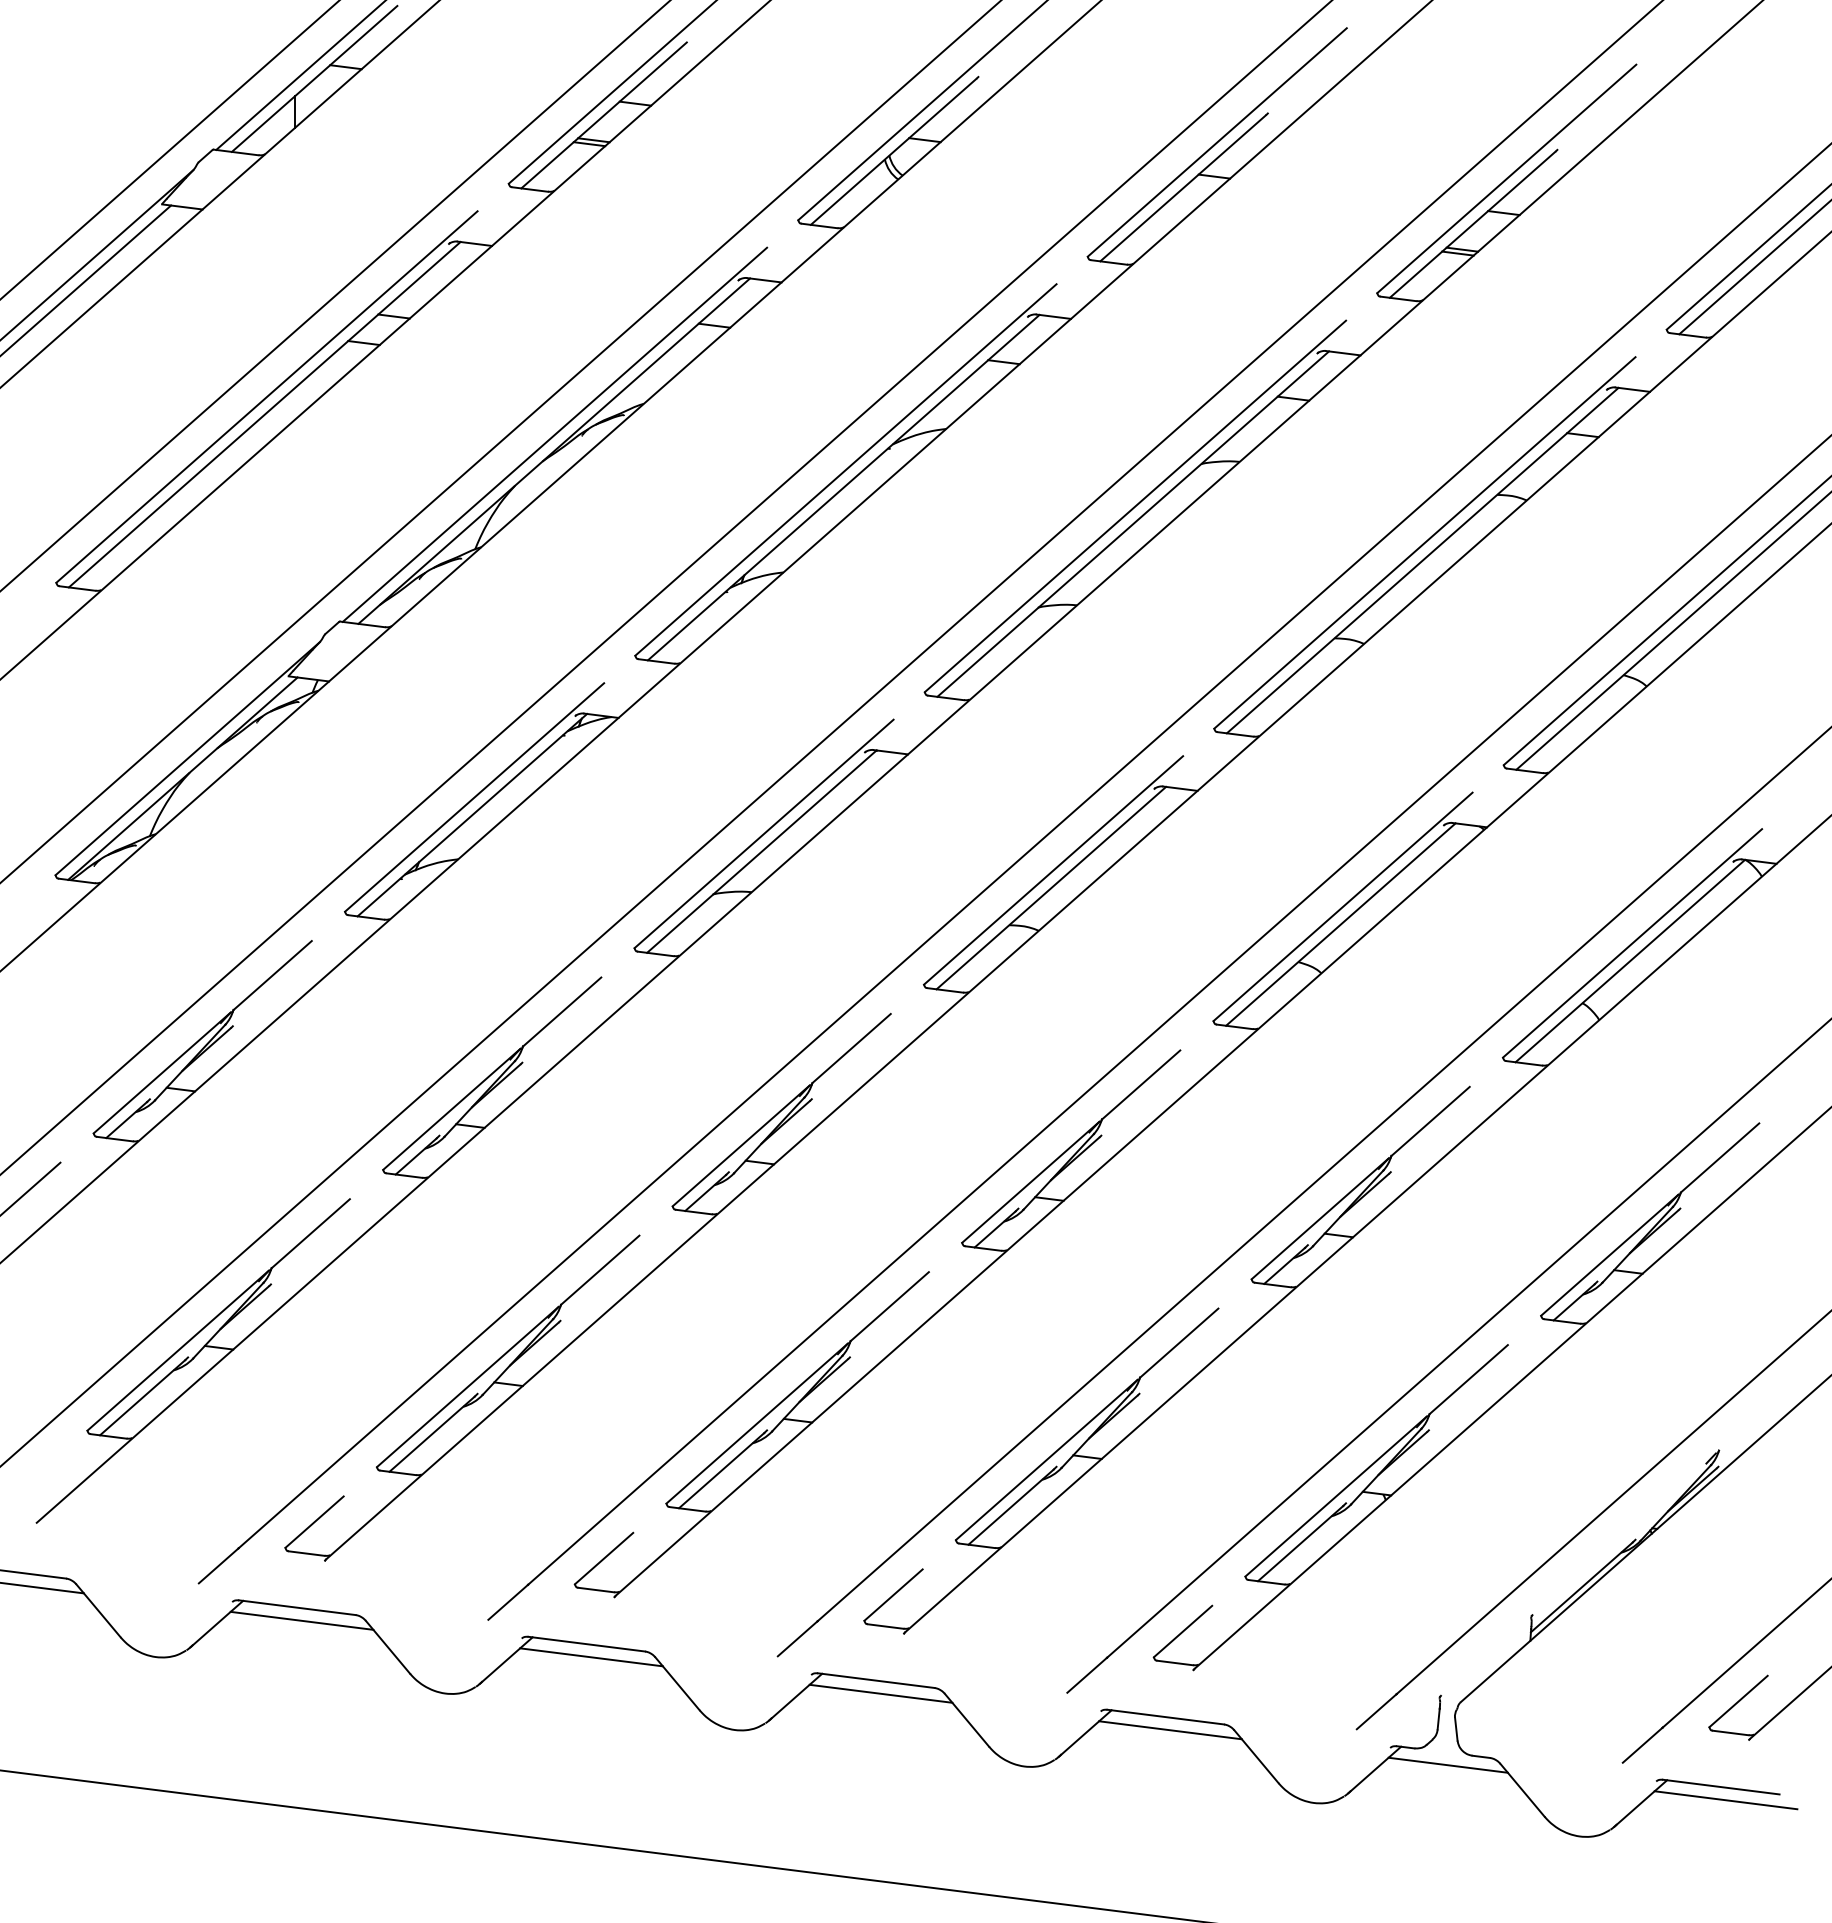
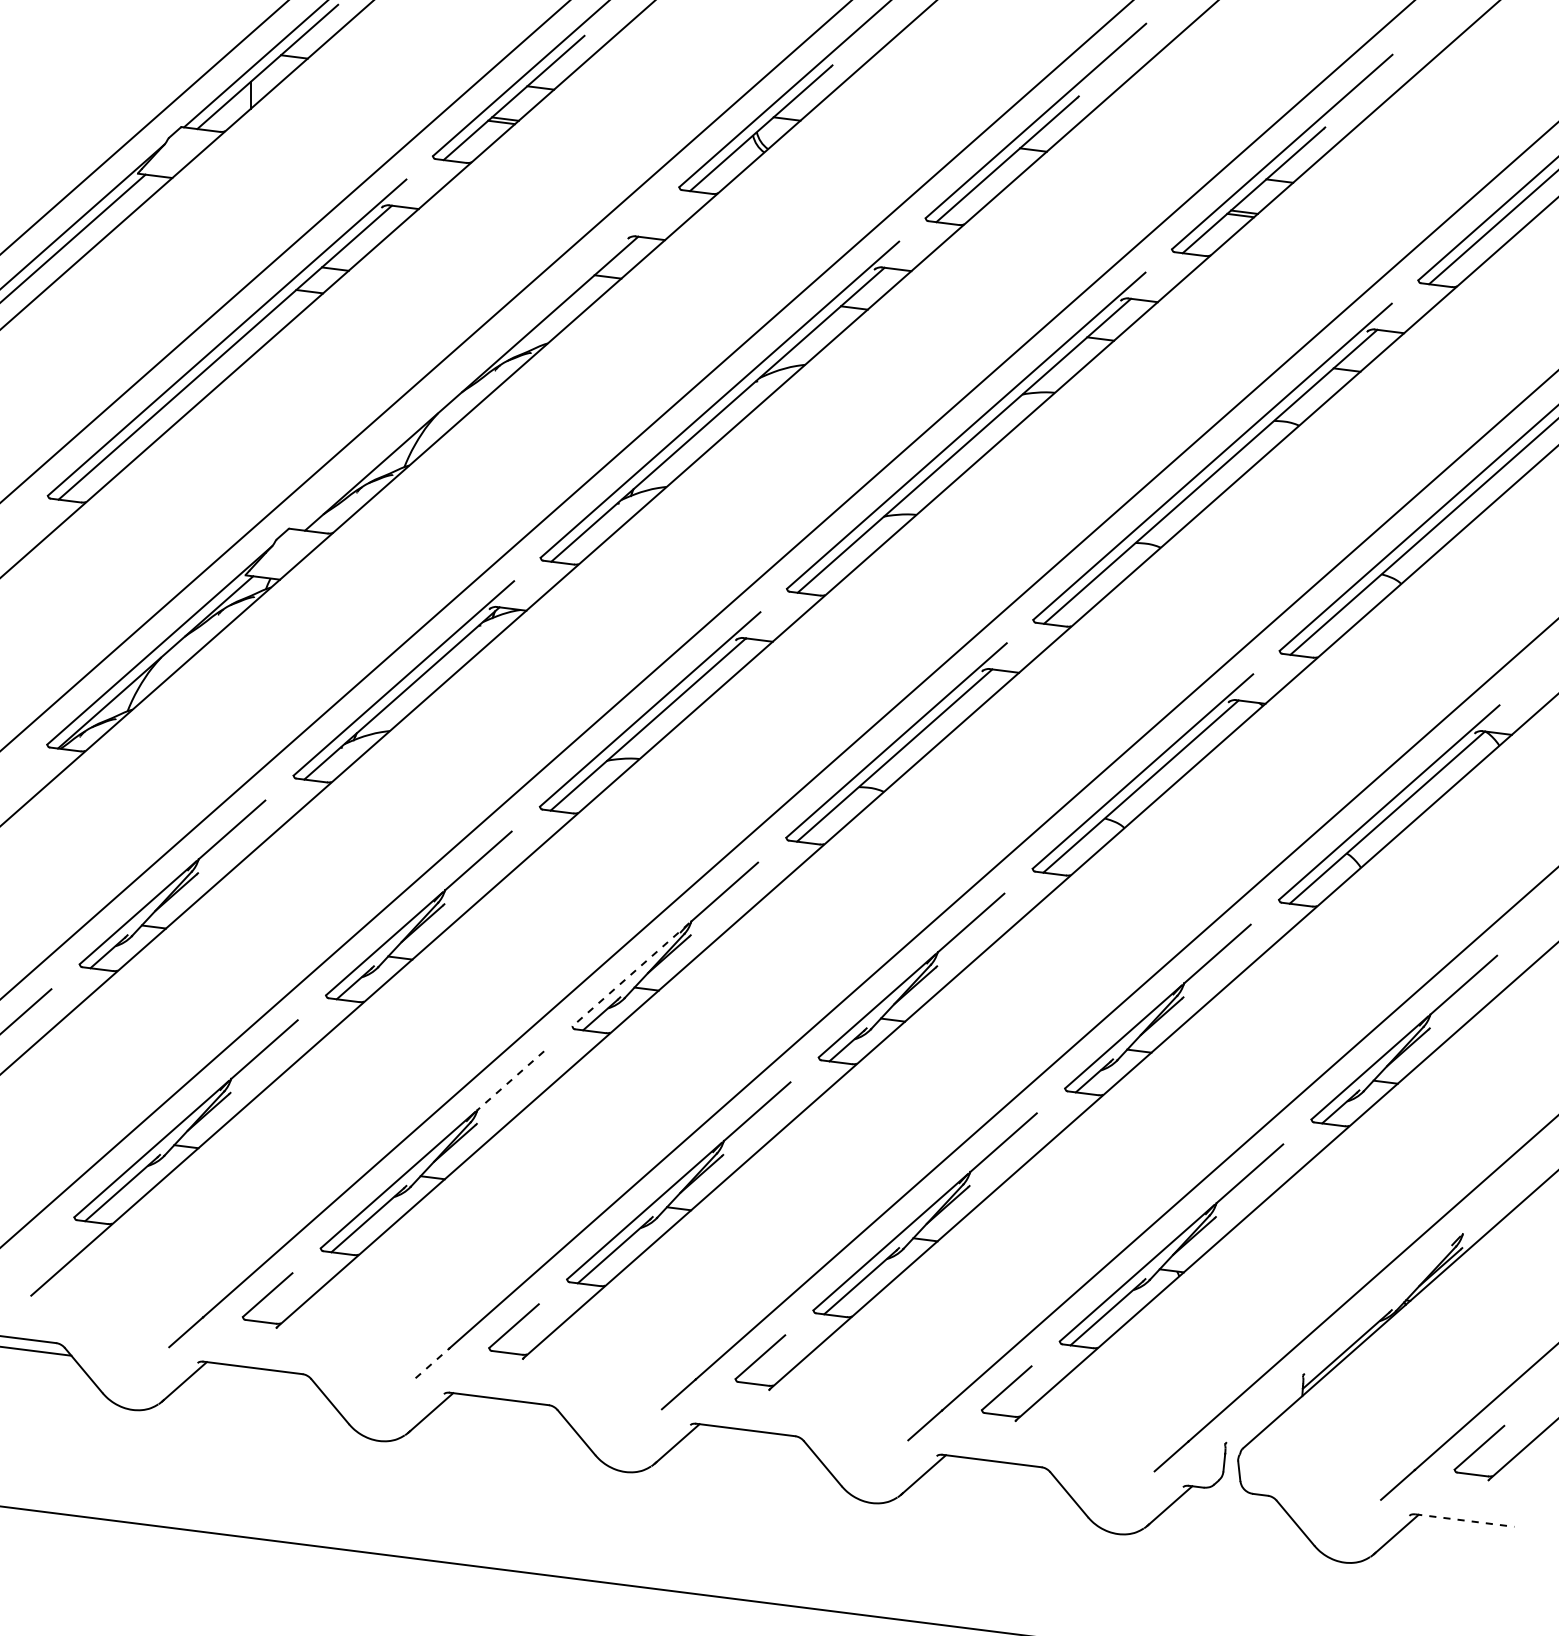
line: (554, 434) -> (471, 369), removed
line: (741, 1145) -> (631, 974), solid -> dashed
line: (599, 1270) -> (510, 1080), solid -> dashed
line: (508, 1601) -> (432, 1362), solid -> dashed
line: (301, 1620) -> (256, 1378), removed
line: (591, 1657) -> (503, 1410), removed
line: (880, 1693) -> (749, 1440), removed
line: (1170, 1730) -> (996, 1472), removed
line: (1447, 1764) -> (1231, 1501), removed
line: (1721, 1787) -> (1464, 1520), solid -> dashed
line: (1725, 1800) -> (1468, 1531), removed

